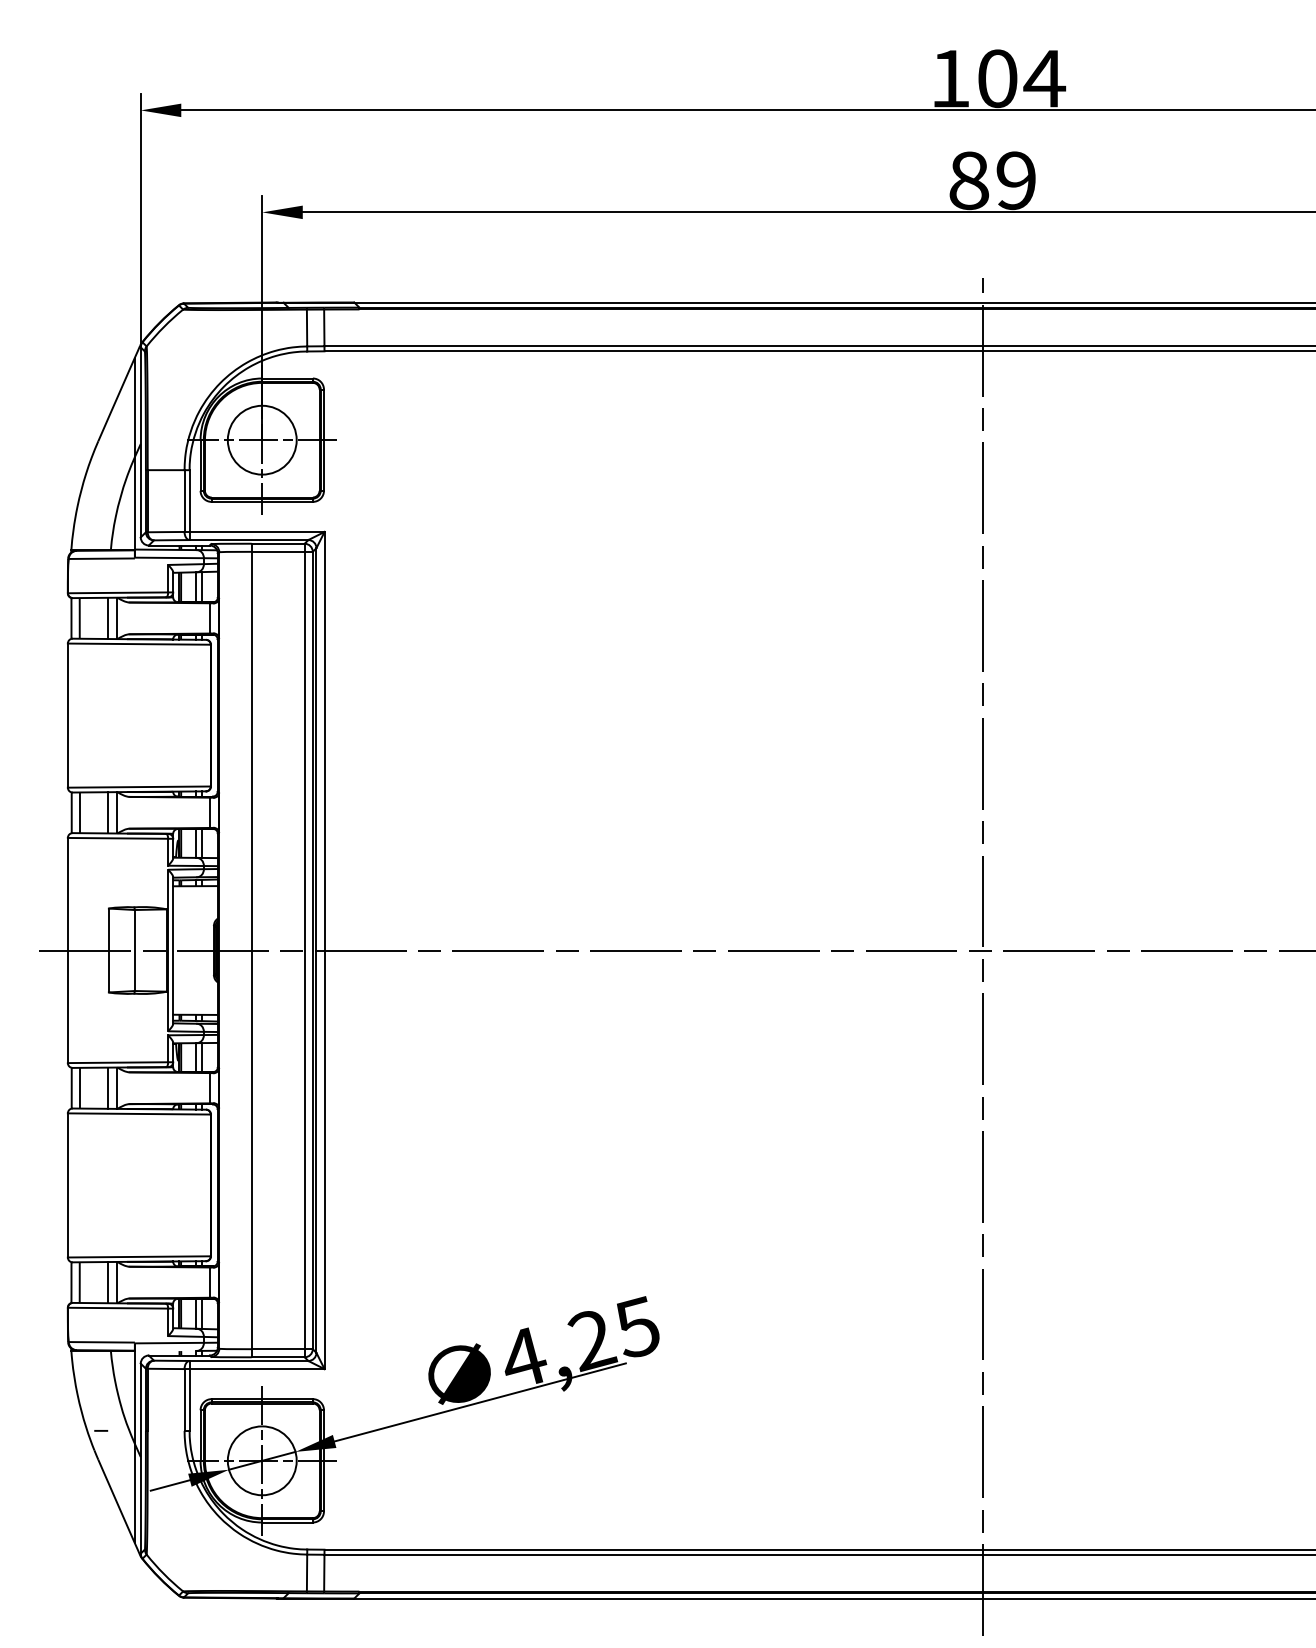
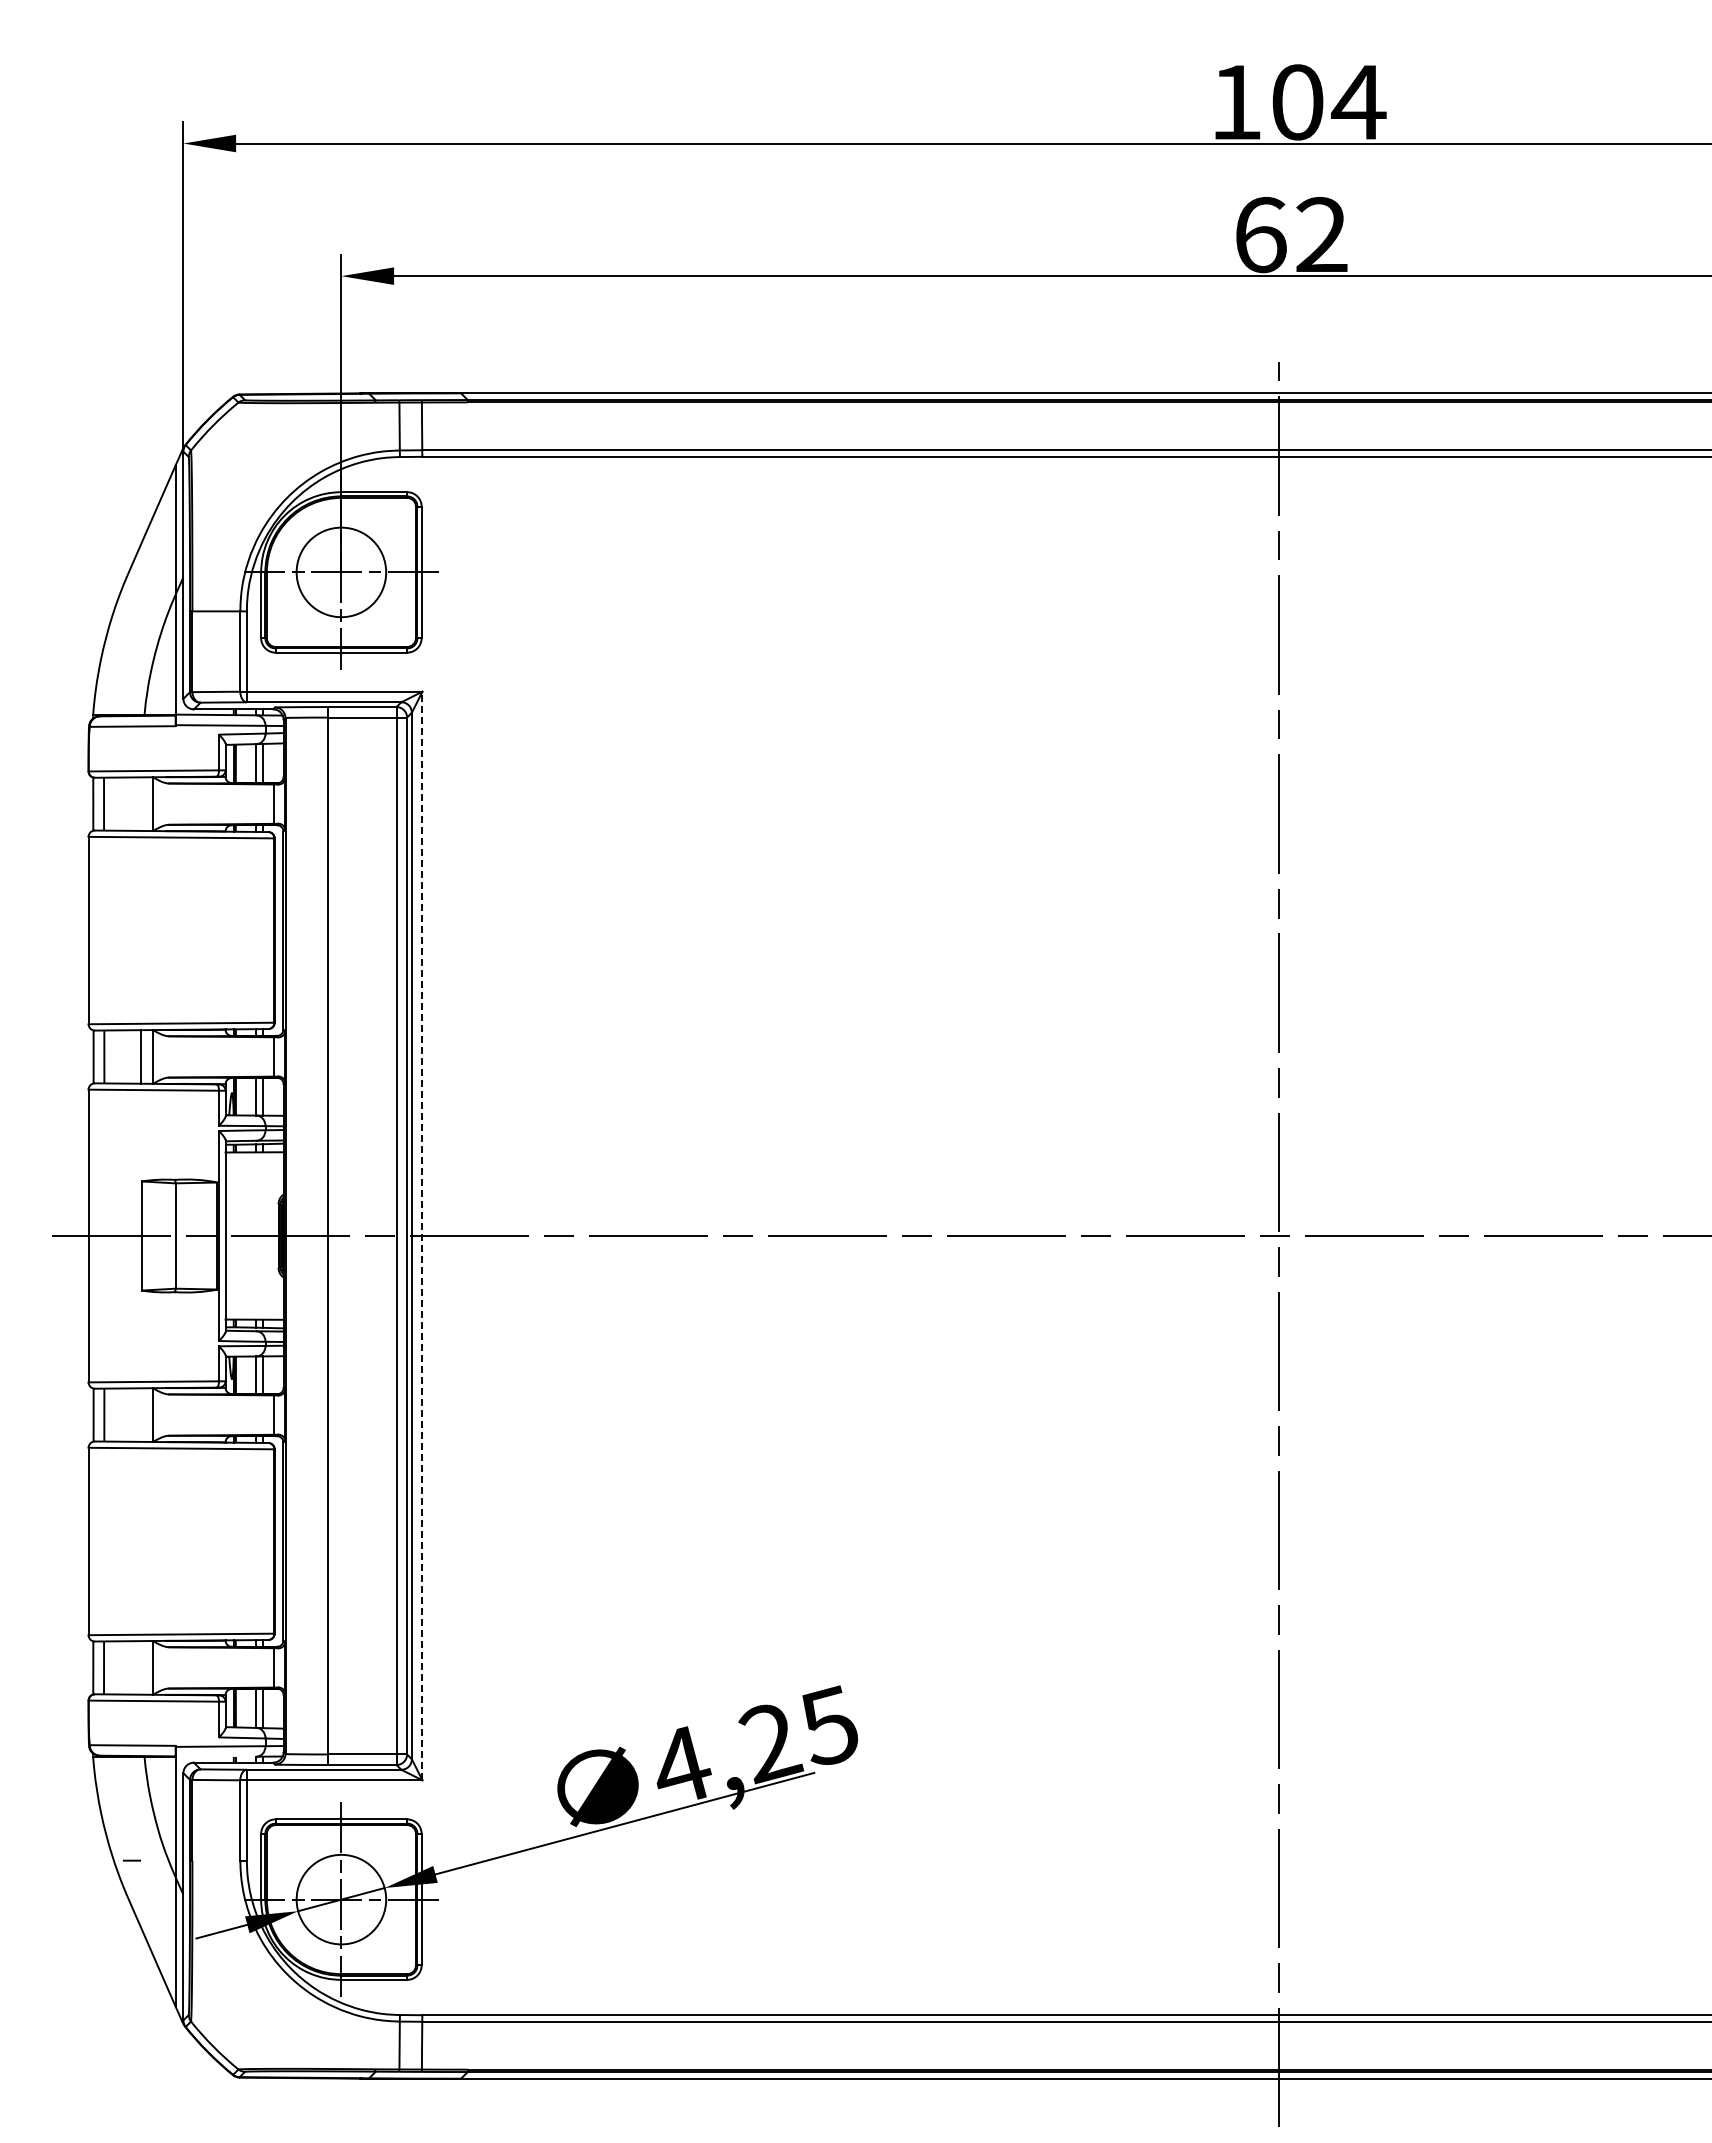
text: (992, 181) -> (1291, 235), 89 -> 62
line: (108, 617) -> (141, 803), removed
line: (324, 950) -> (422, 1235), solid -> dashed
line: (108, 1087) -> (141, 1414), removed
line: (108, 1282) -> (141, 1667), removed

